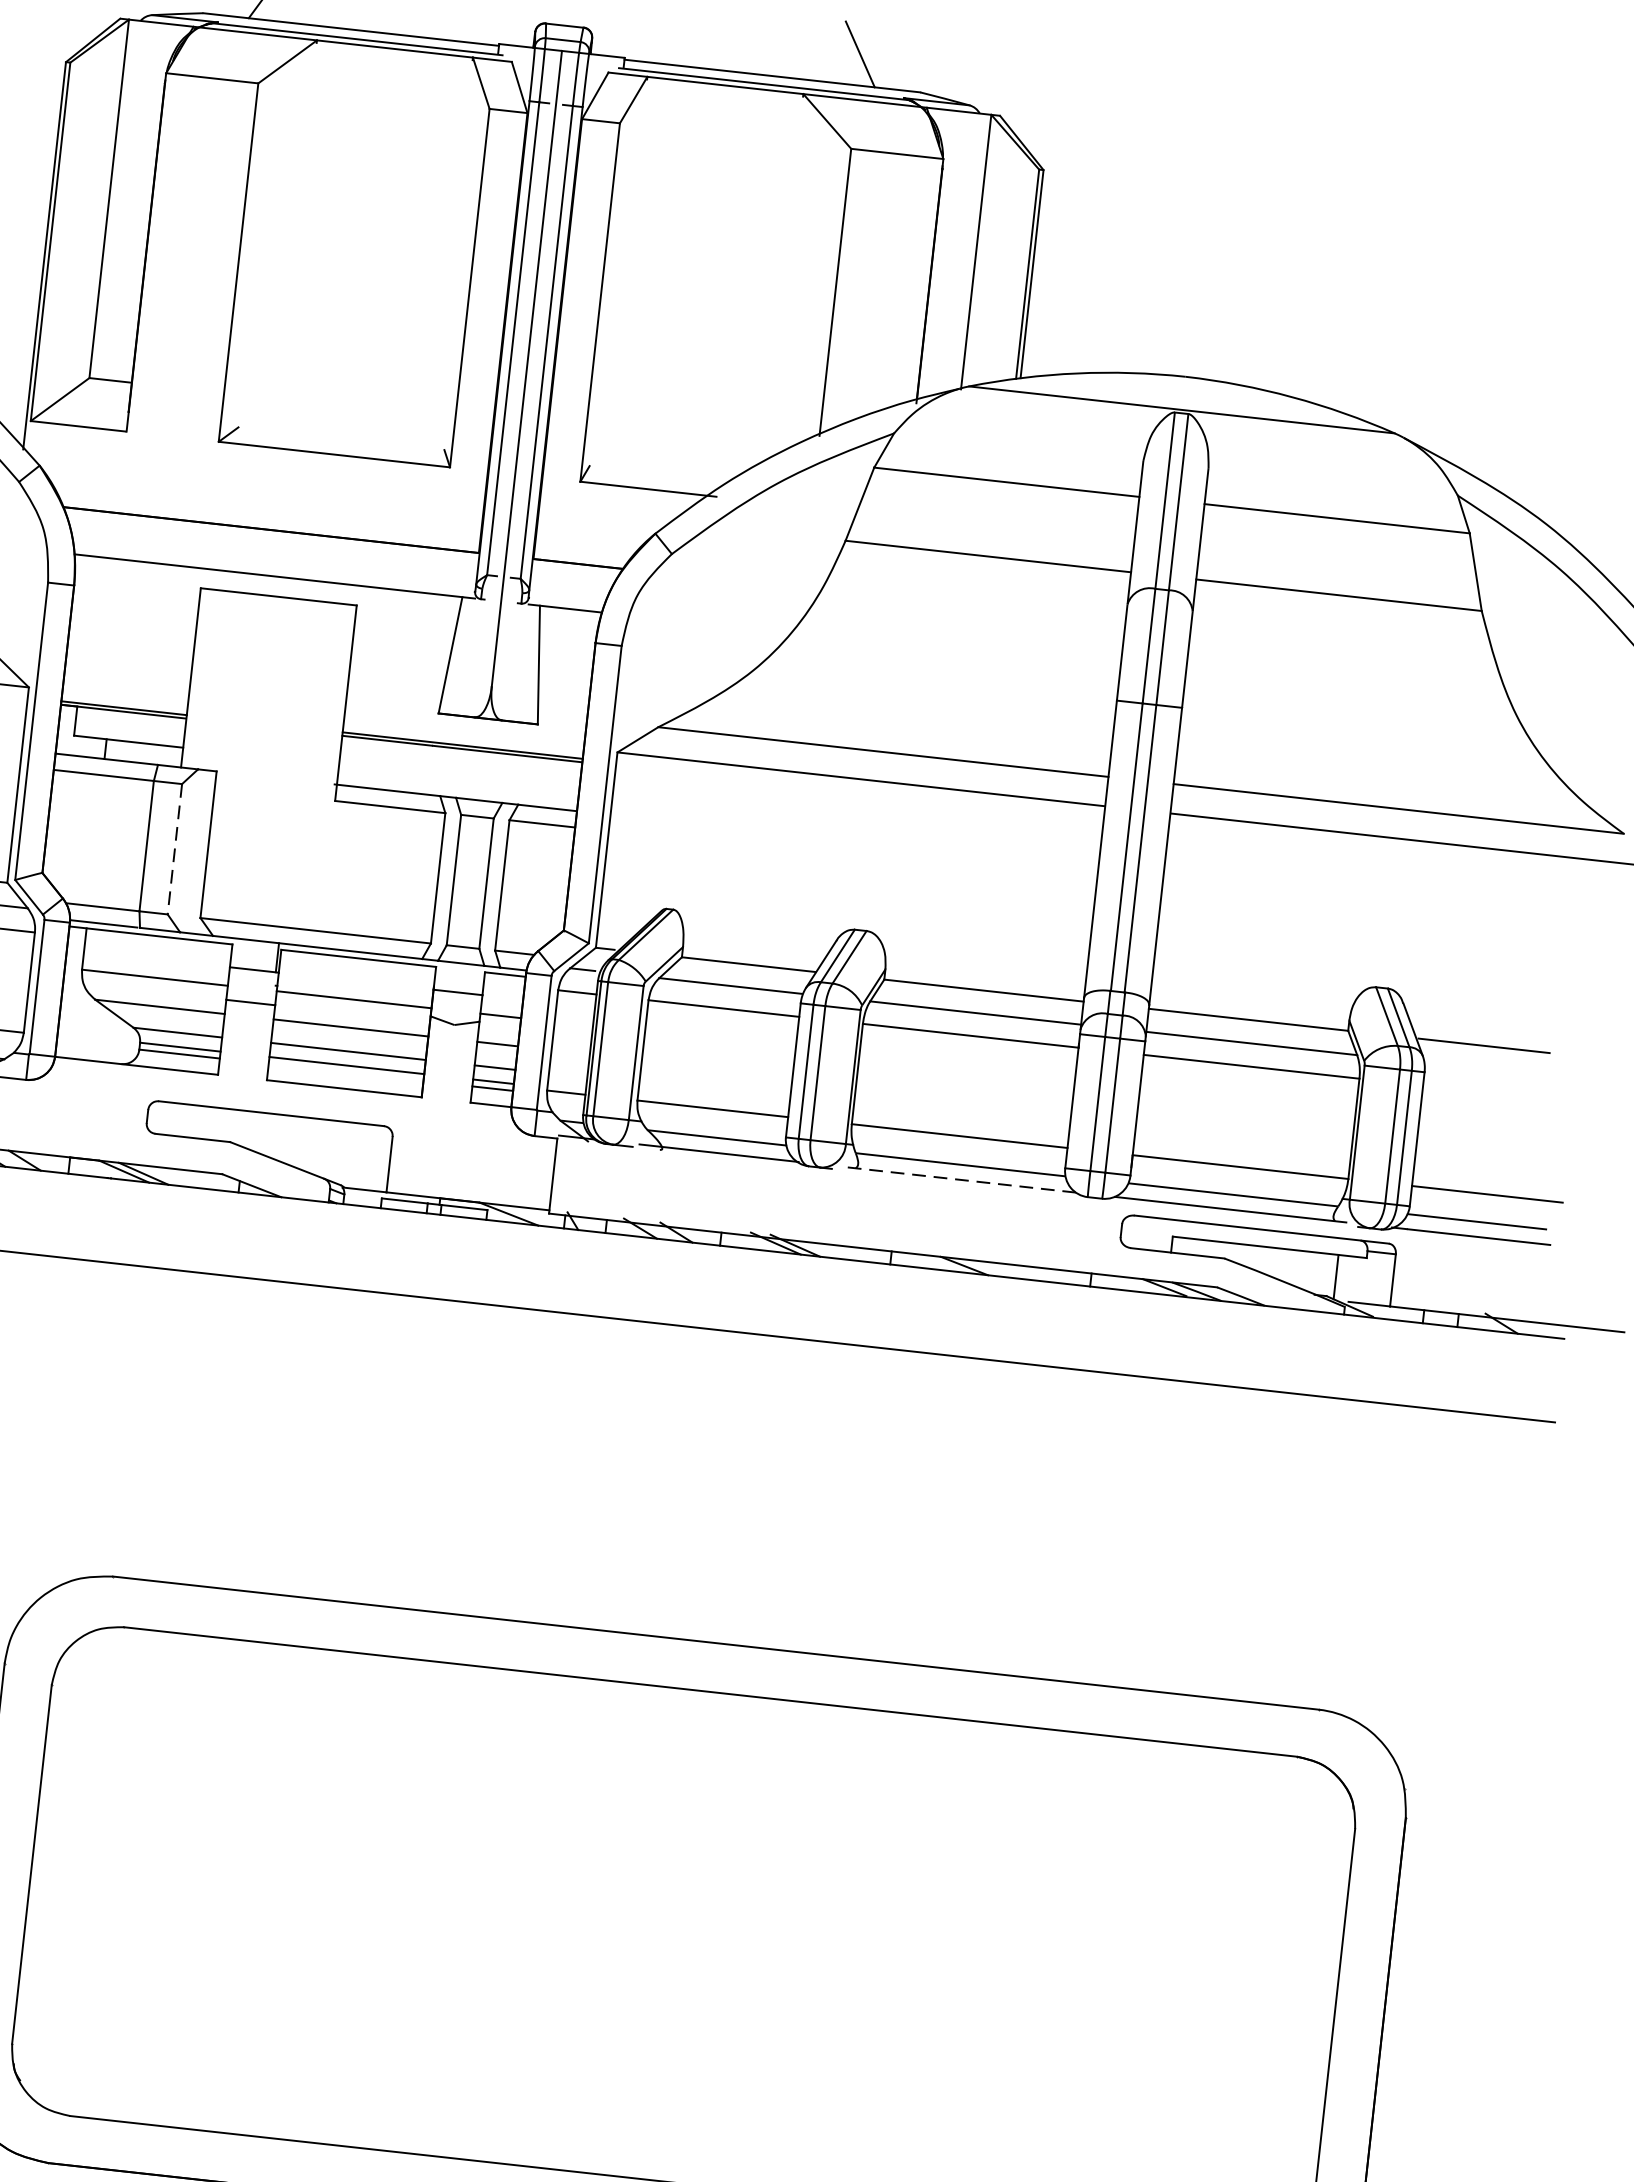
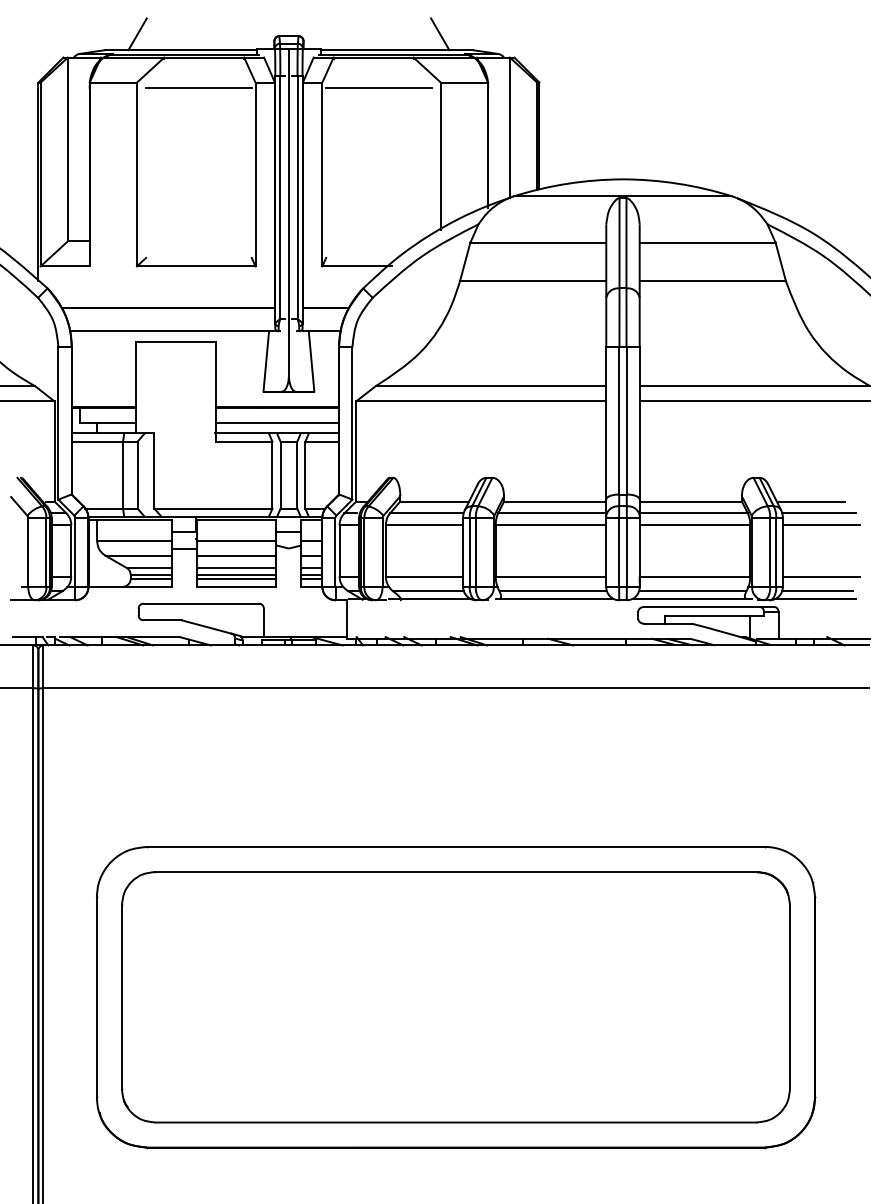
line: (377, 106) -> (198, 87), added
line: (728, 144) -> (378, 87), added
line: (459, 778) -> (277, 423), added
line: (174, 849) -> (137, 475), dashed -> solid
line: (1495, 1070) -> (818, 513), added
line: (345, 1072) -> (236, 578), added
line: (1498, 1094) -> (821, 525), added
line: (963, 1179) -> (555, 598), dashed -> solid

